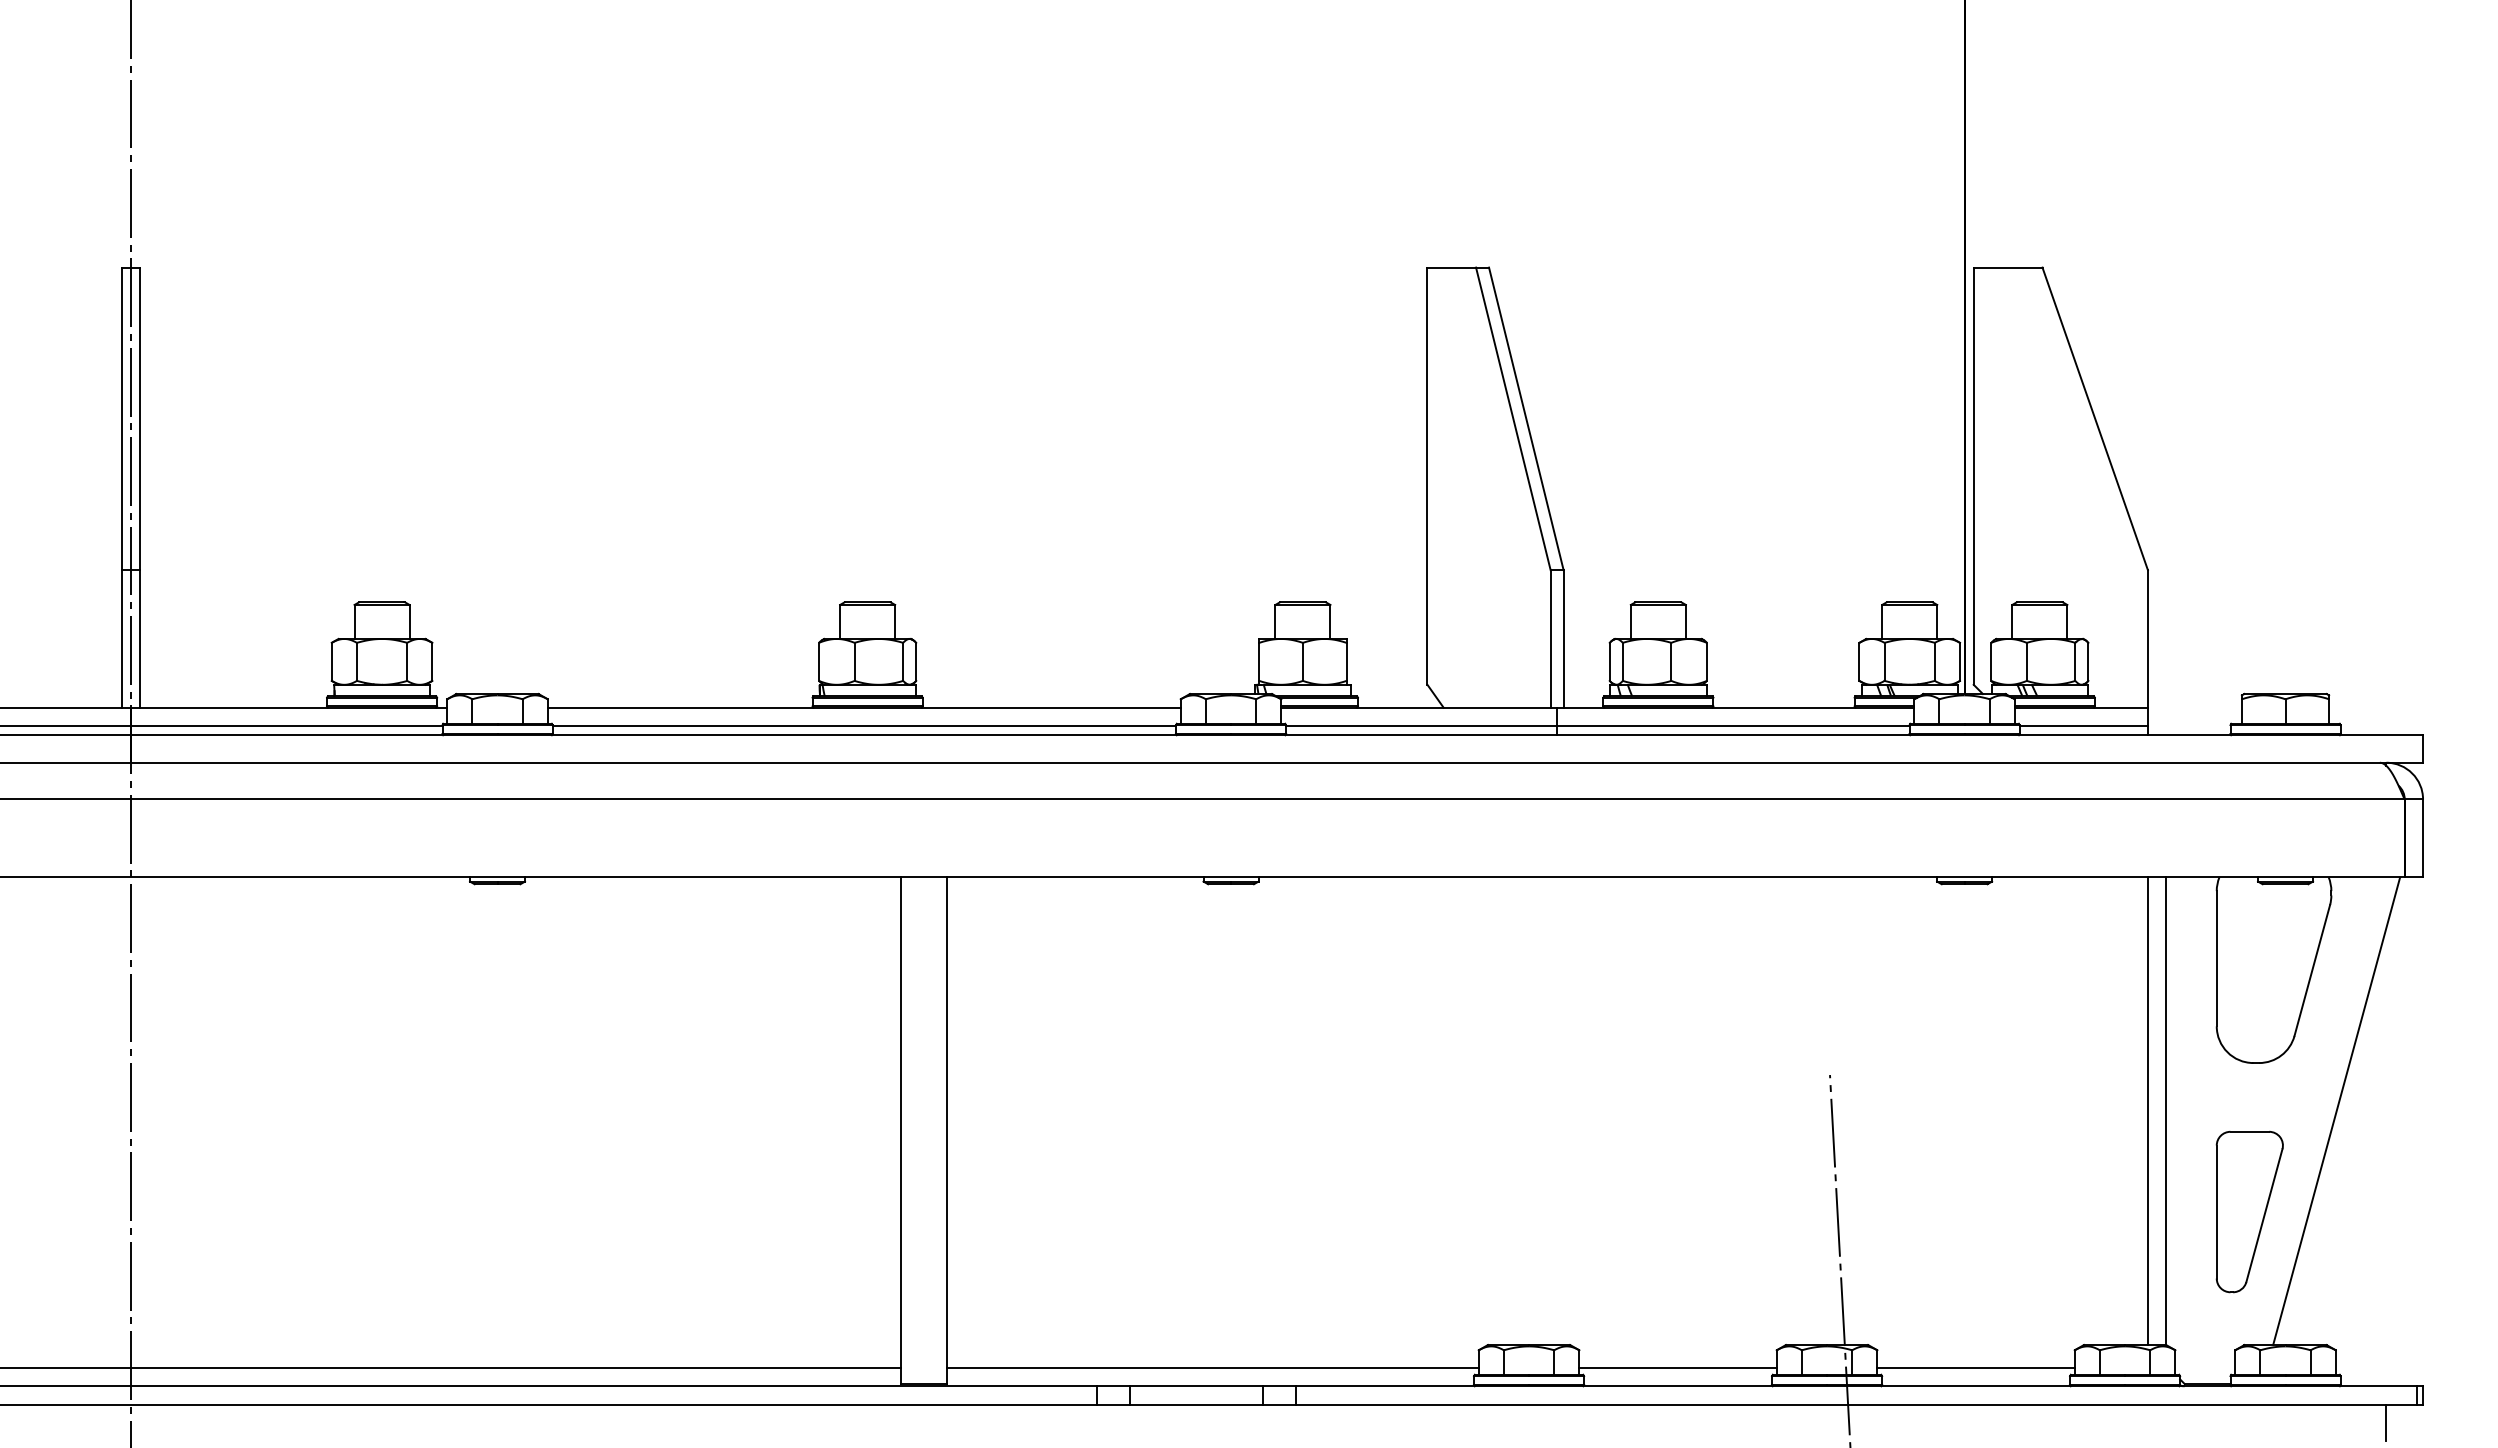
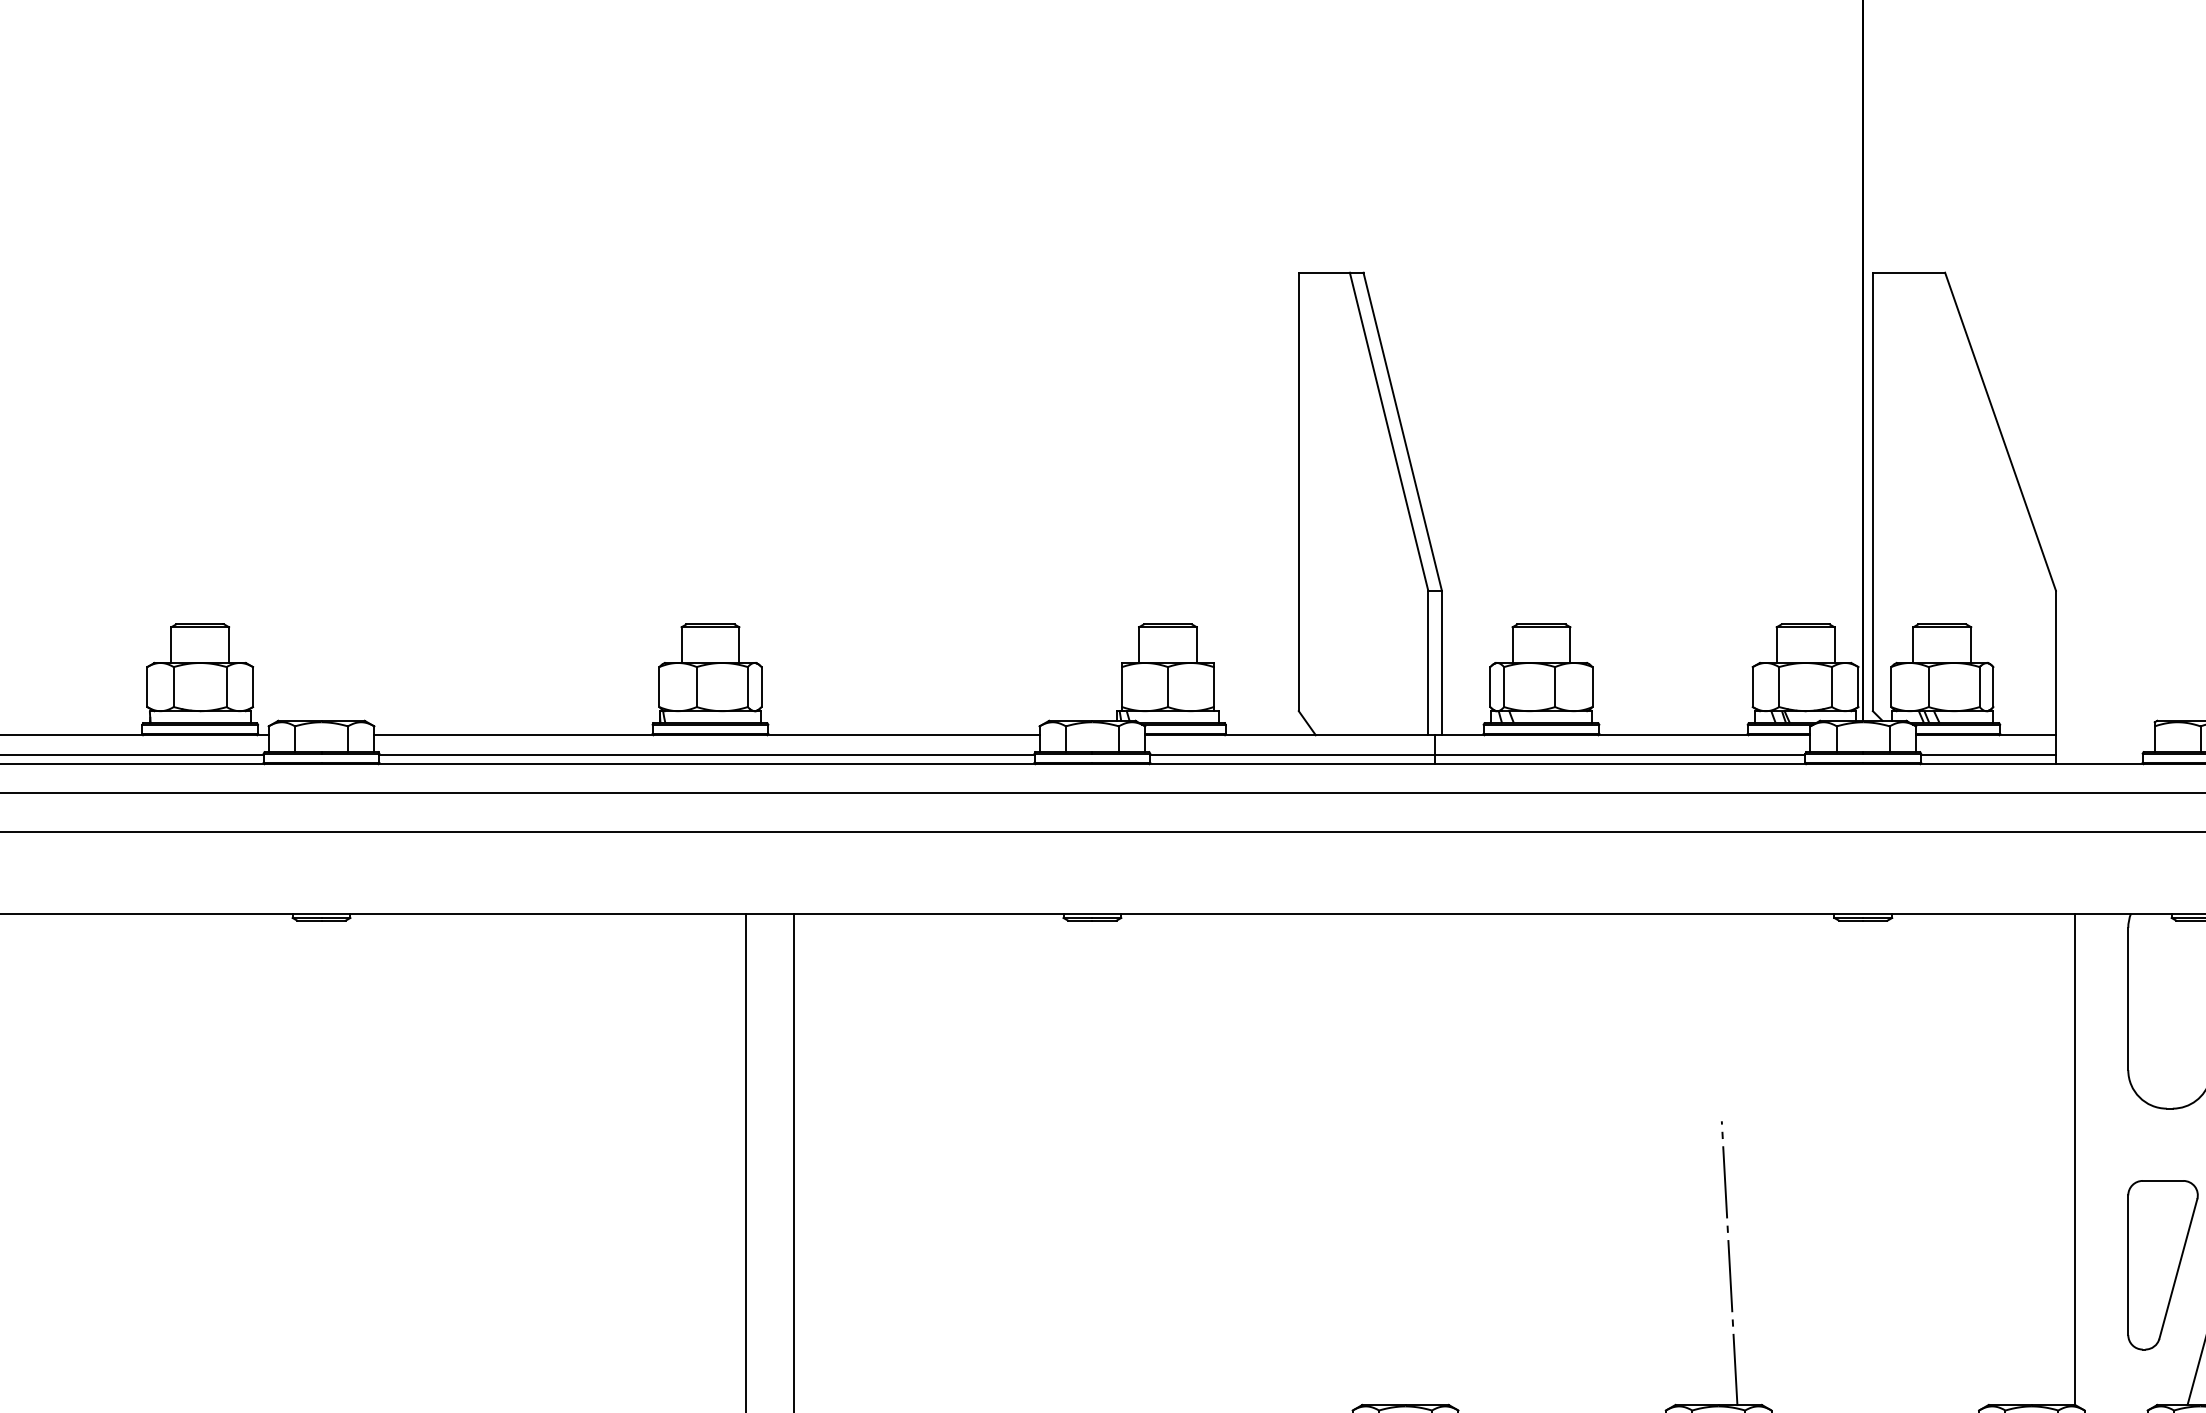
line: (2147, 1111) -> (2055, 1159), removed

